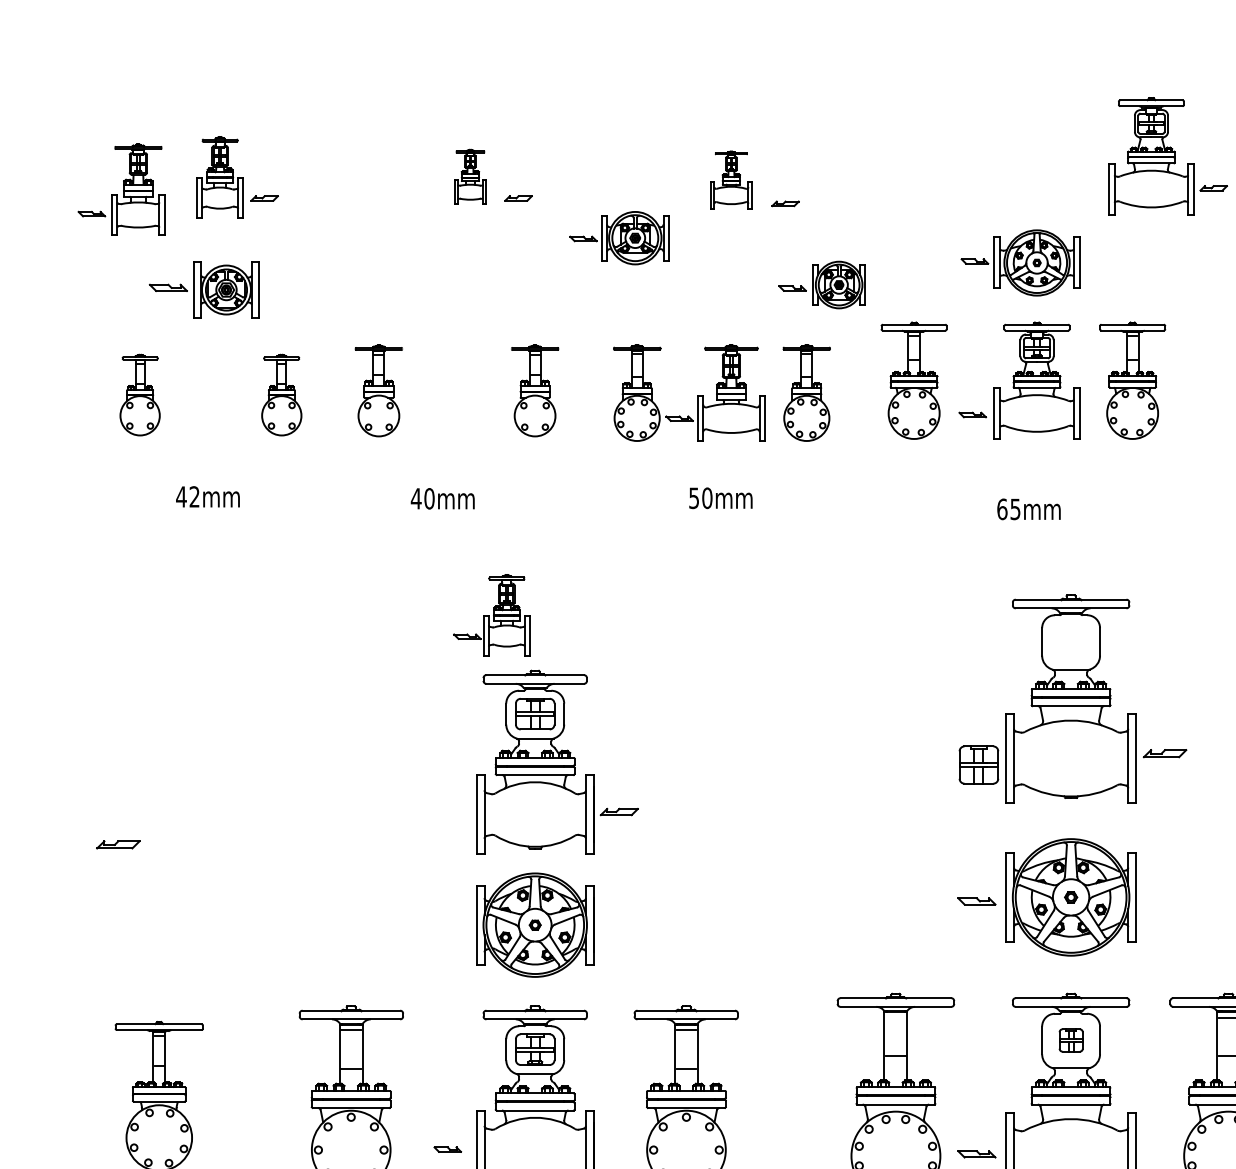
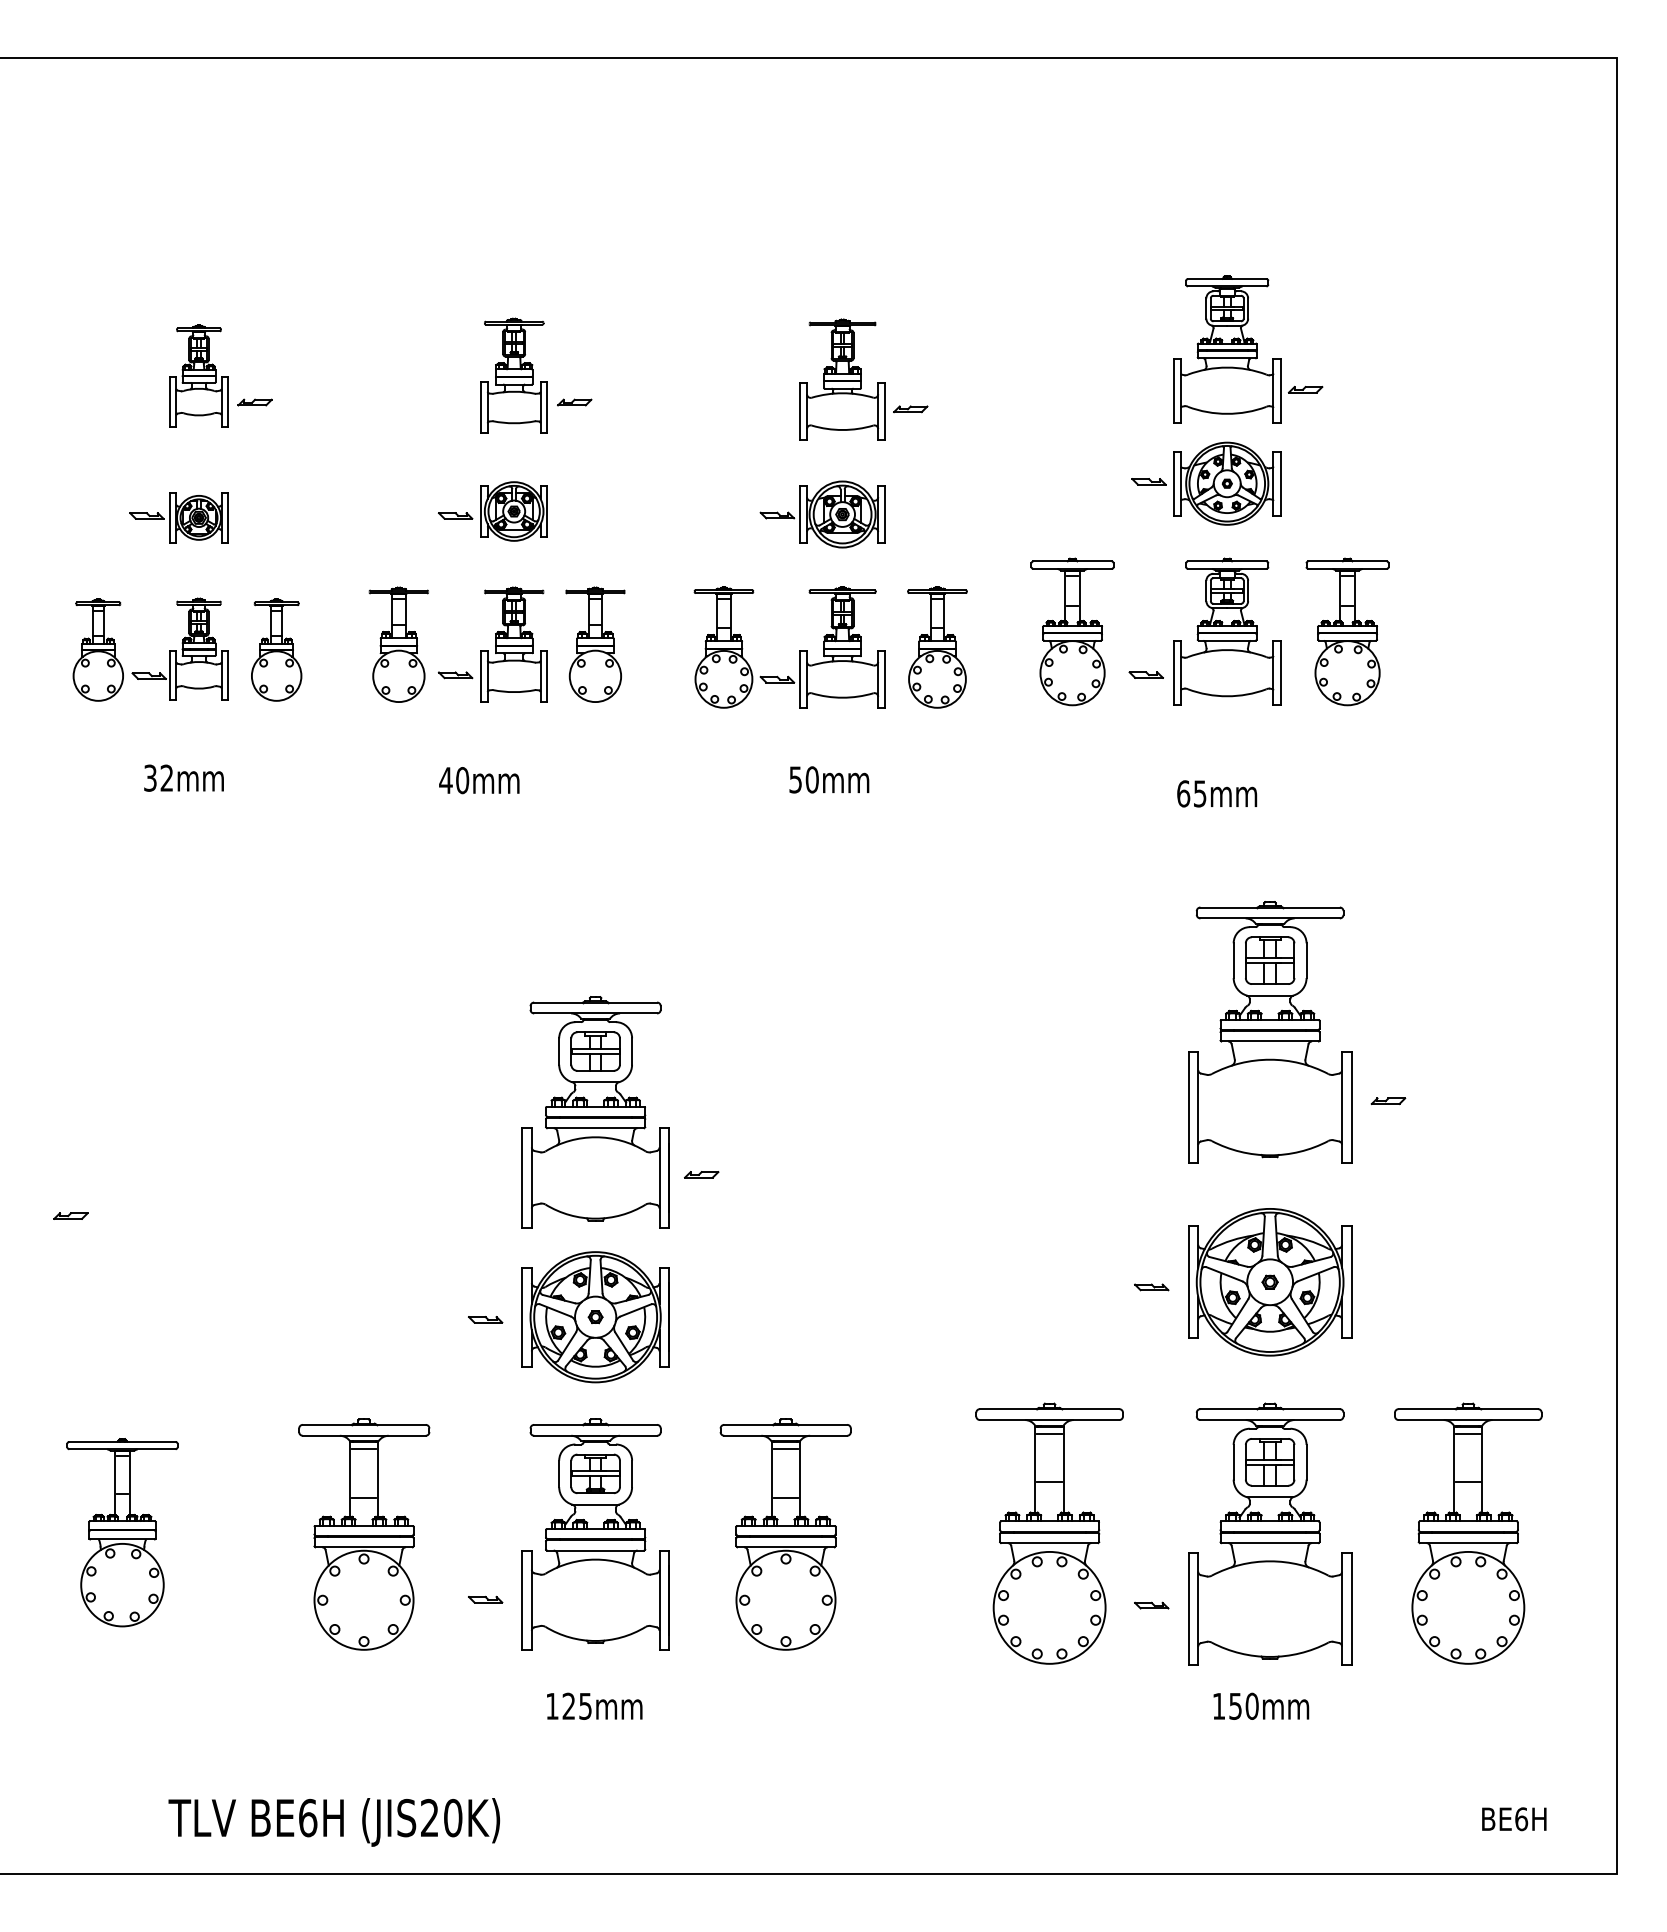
part: (1168, 156) -> (1248, 349), moved
part: (469, 176) -> (513, 375), size x1.67
part: (731, 180) -> (842, 379), size x1.67
part: (121, 189) -> (492, 644), moved
part: (619, 238) -> (822, 514), moved
part: (821, 285) -> (492, 511), moved
part: (203, 289) -> (178, 517), size x0.71
text: (181, 496) -> (150, 777), 42mm -> 32mm
part: (491, 614) -> (179, 648), moved
part: (1165, 752) -> (1388, 1100), size x0.62
part: (979, 764) -> (1270, 960), moved
part: (619, 811) -> (701, 1174), size x0.71
part: (118, 844) -> (70, 1215), size x0.62
part: (976, 901) -> (1151, 1287), size x0.71
part: (447, 926) -> (485, 1319), added
line: (895, 1017) -> (1049, 1433), added
part: (1071, 1040) -> (1270, 1462), size x1.67
part: (976, 1154) -> (1151, 1605), size x0.71

